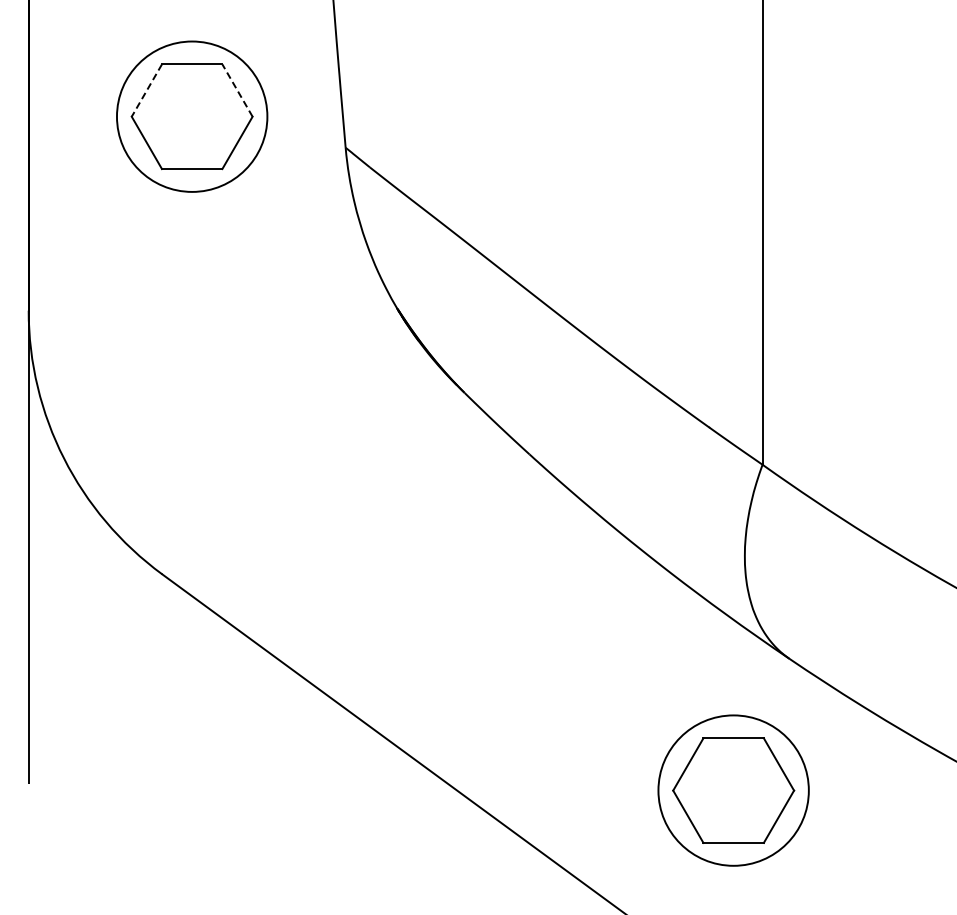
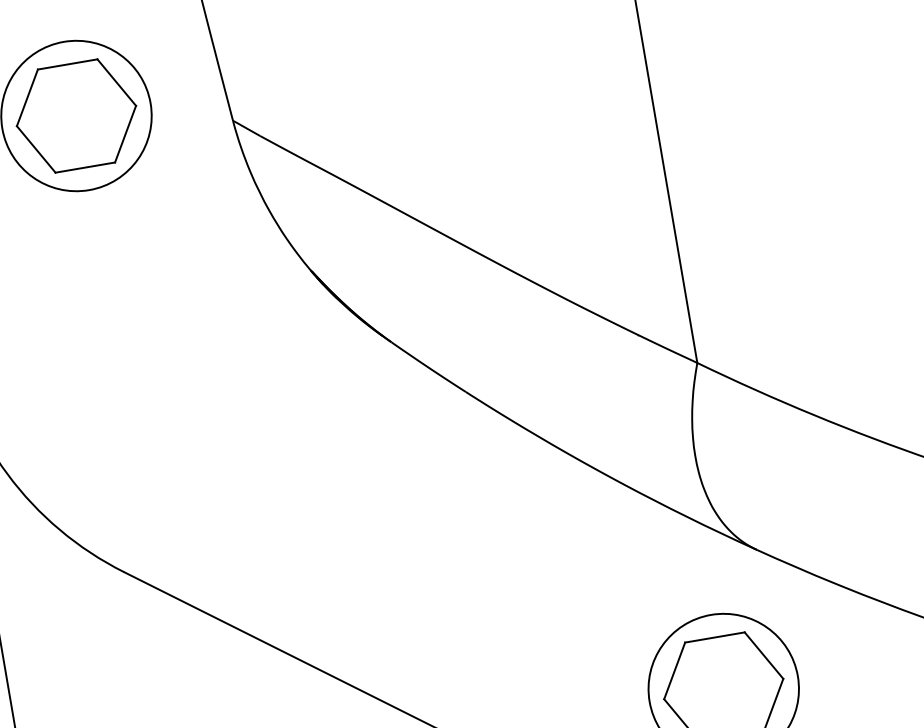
line: (237, 90) -> (116, 82), dashed -> solid
line: (146, 91) -> (27, 98), dashed -> solid

